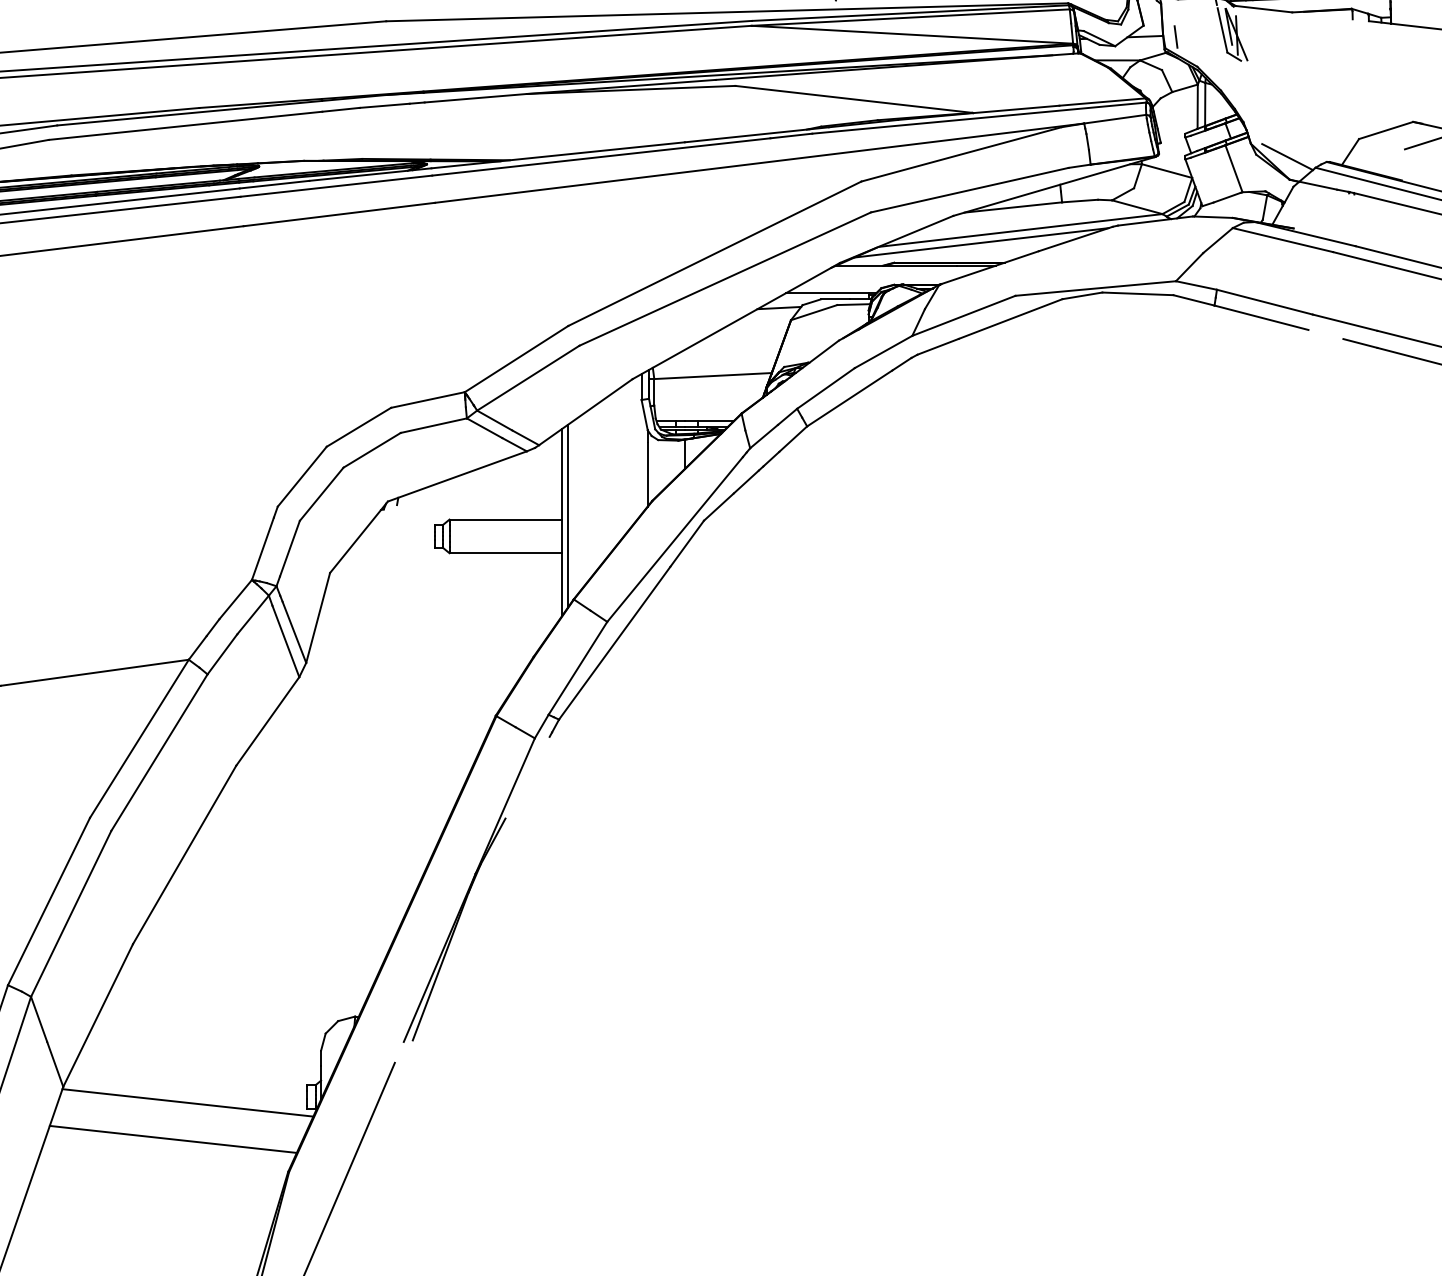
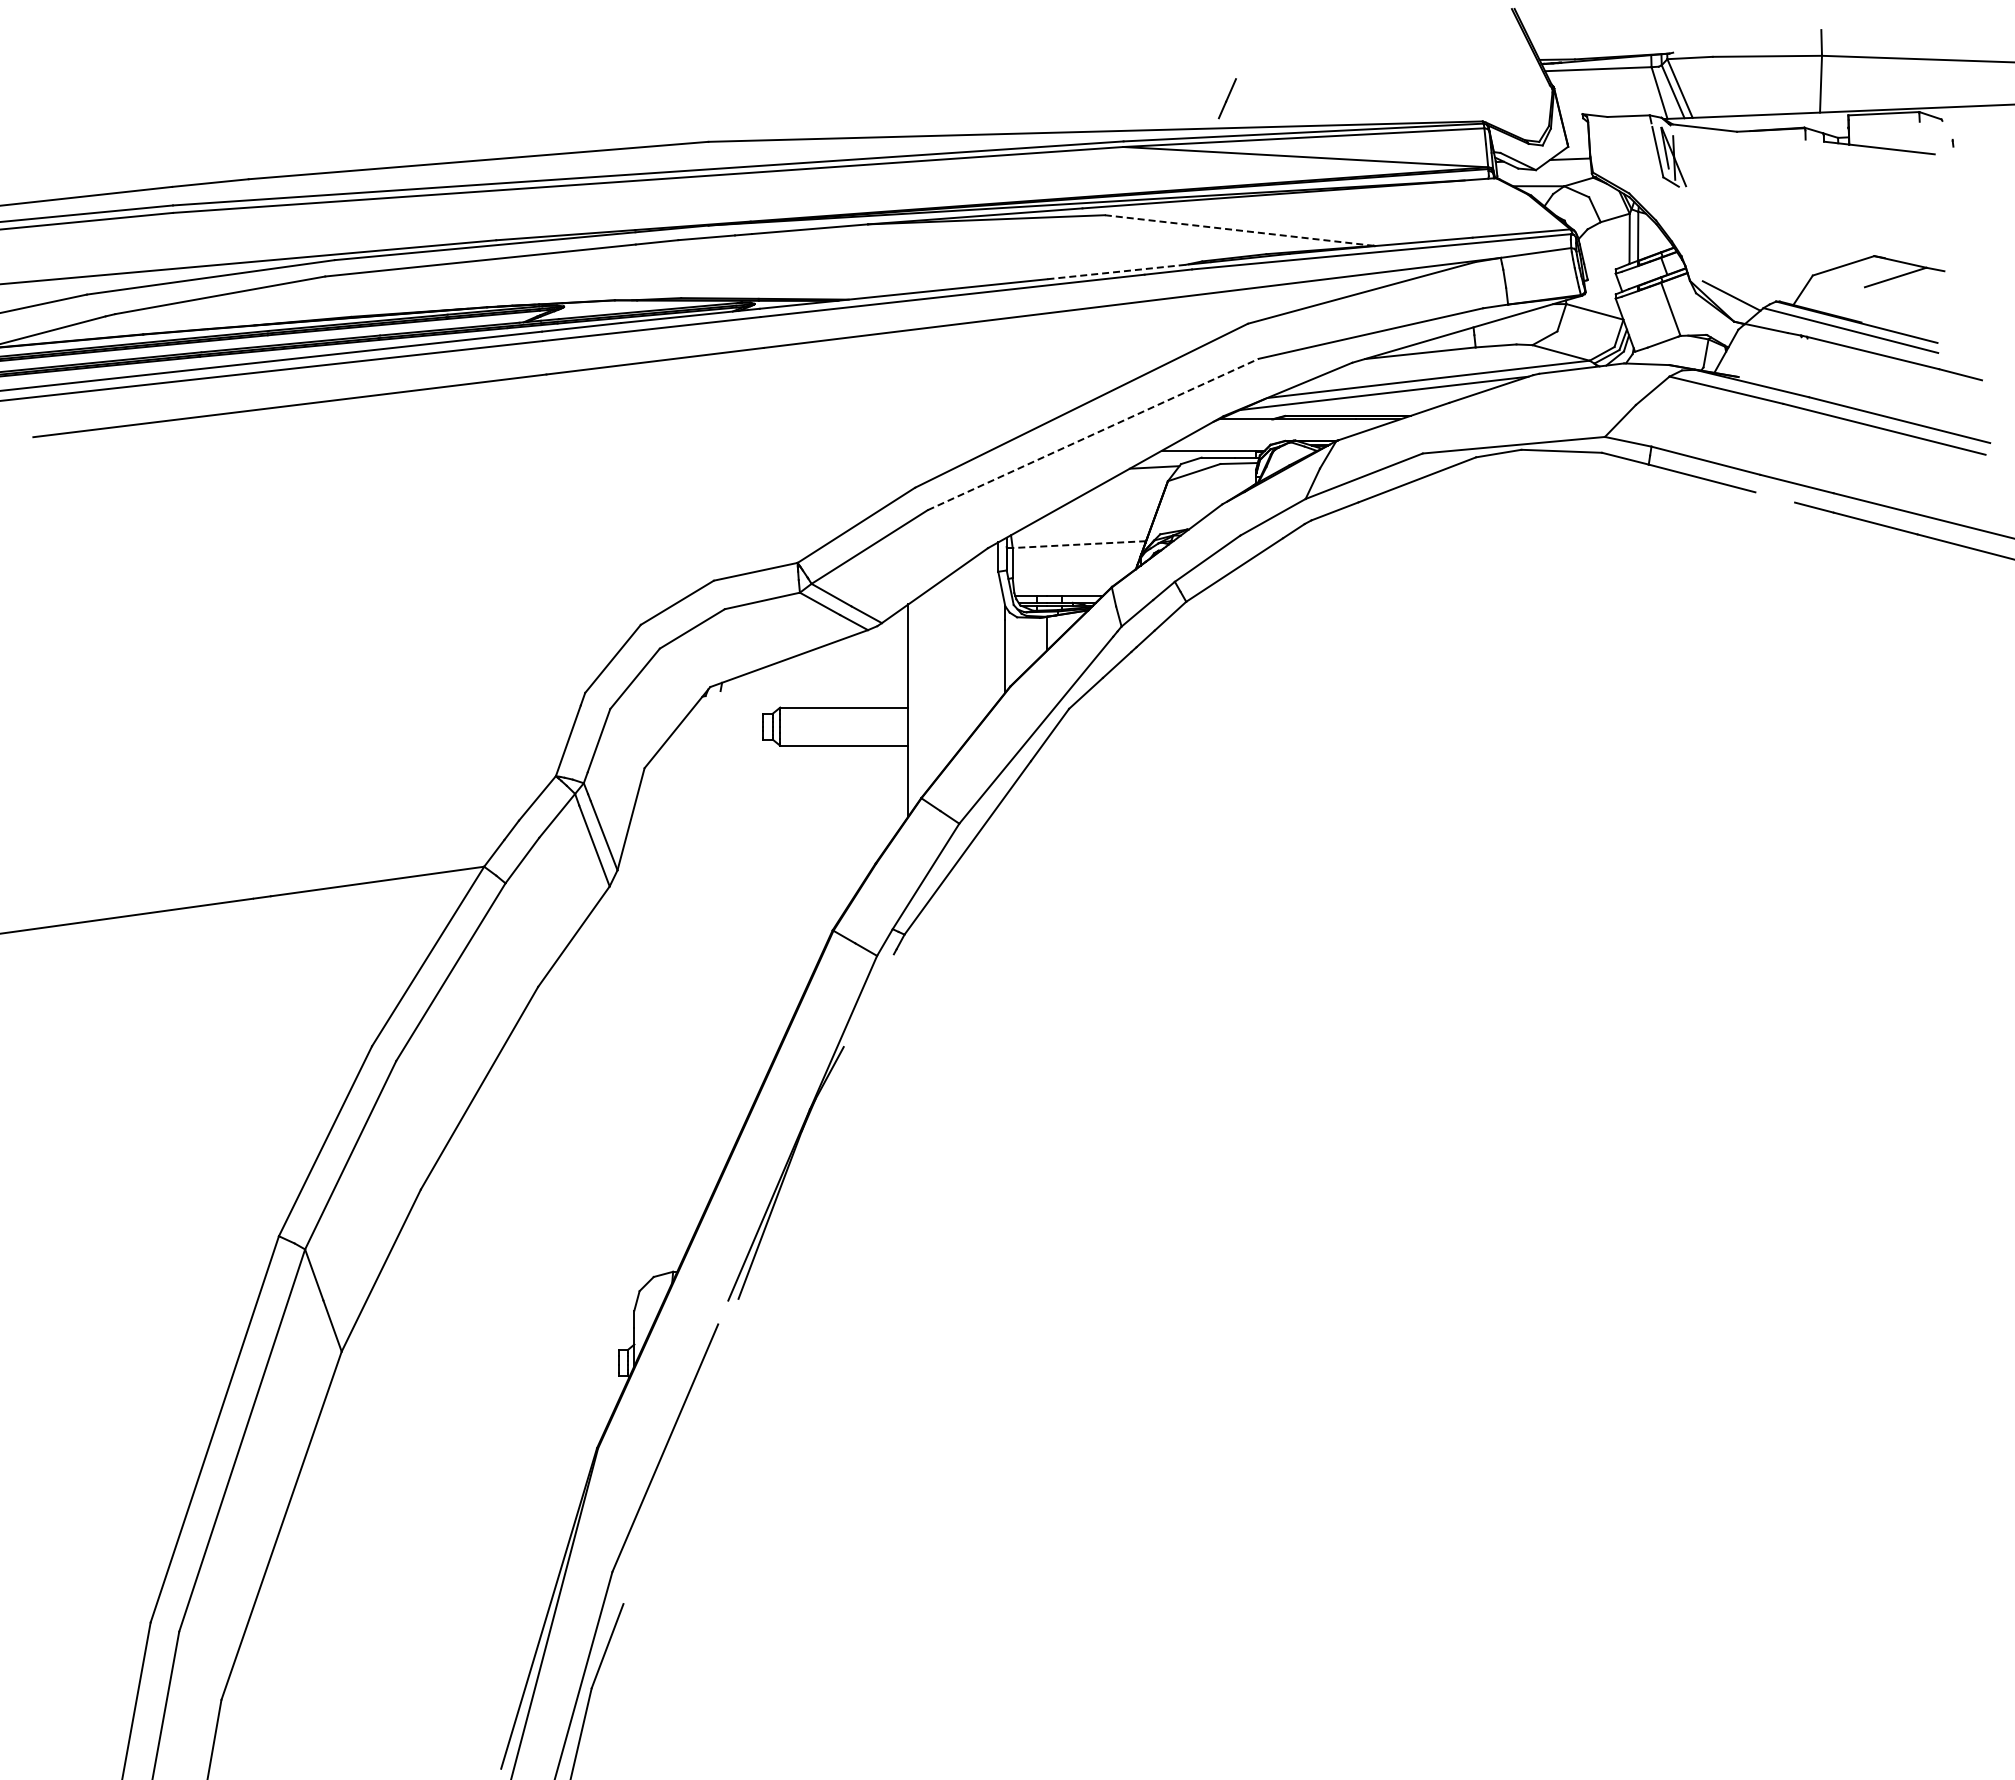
line: (1175, 36) -> (1604, 159), removed
line: (854, 99) -> (1239, 230), solid -> dashed
line: (747, 135) -> (1118, 271), solid -> dashed
line: (725, 279) -> (1093, 434), solid -> dashed
line: (713, 375) -> (1079, 544), solid -> dashed
line: (567, 516) -> (914, 703), removed
line: (187, 1102) -> (482, 1369), removed
line: (173, 1138) -> (466, 1410), removed

